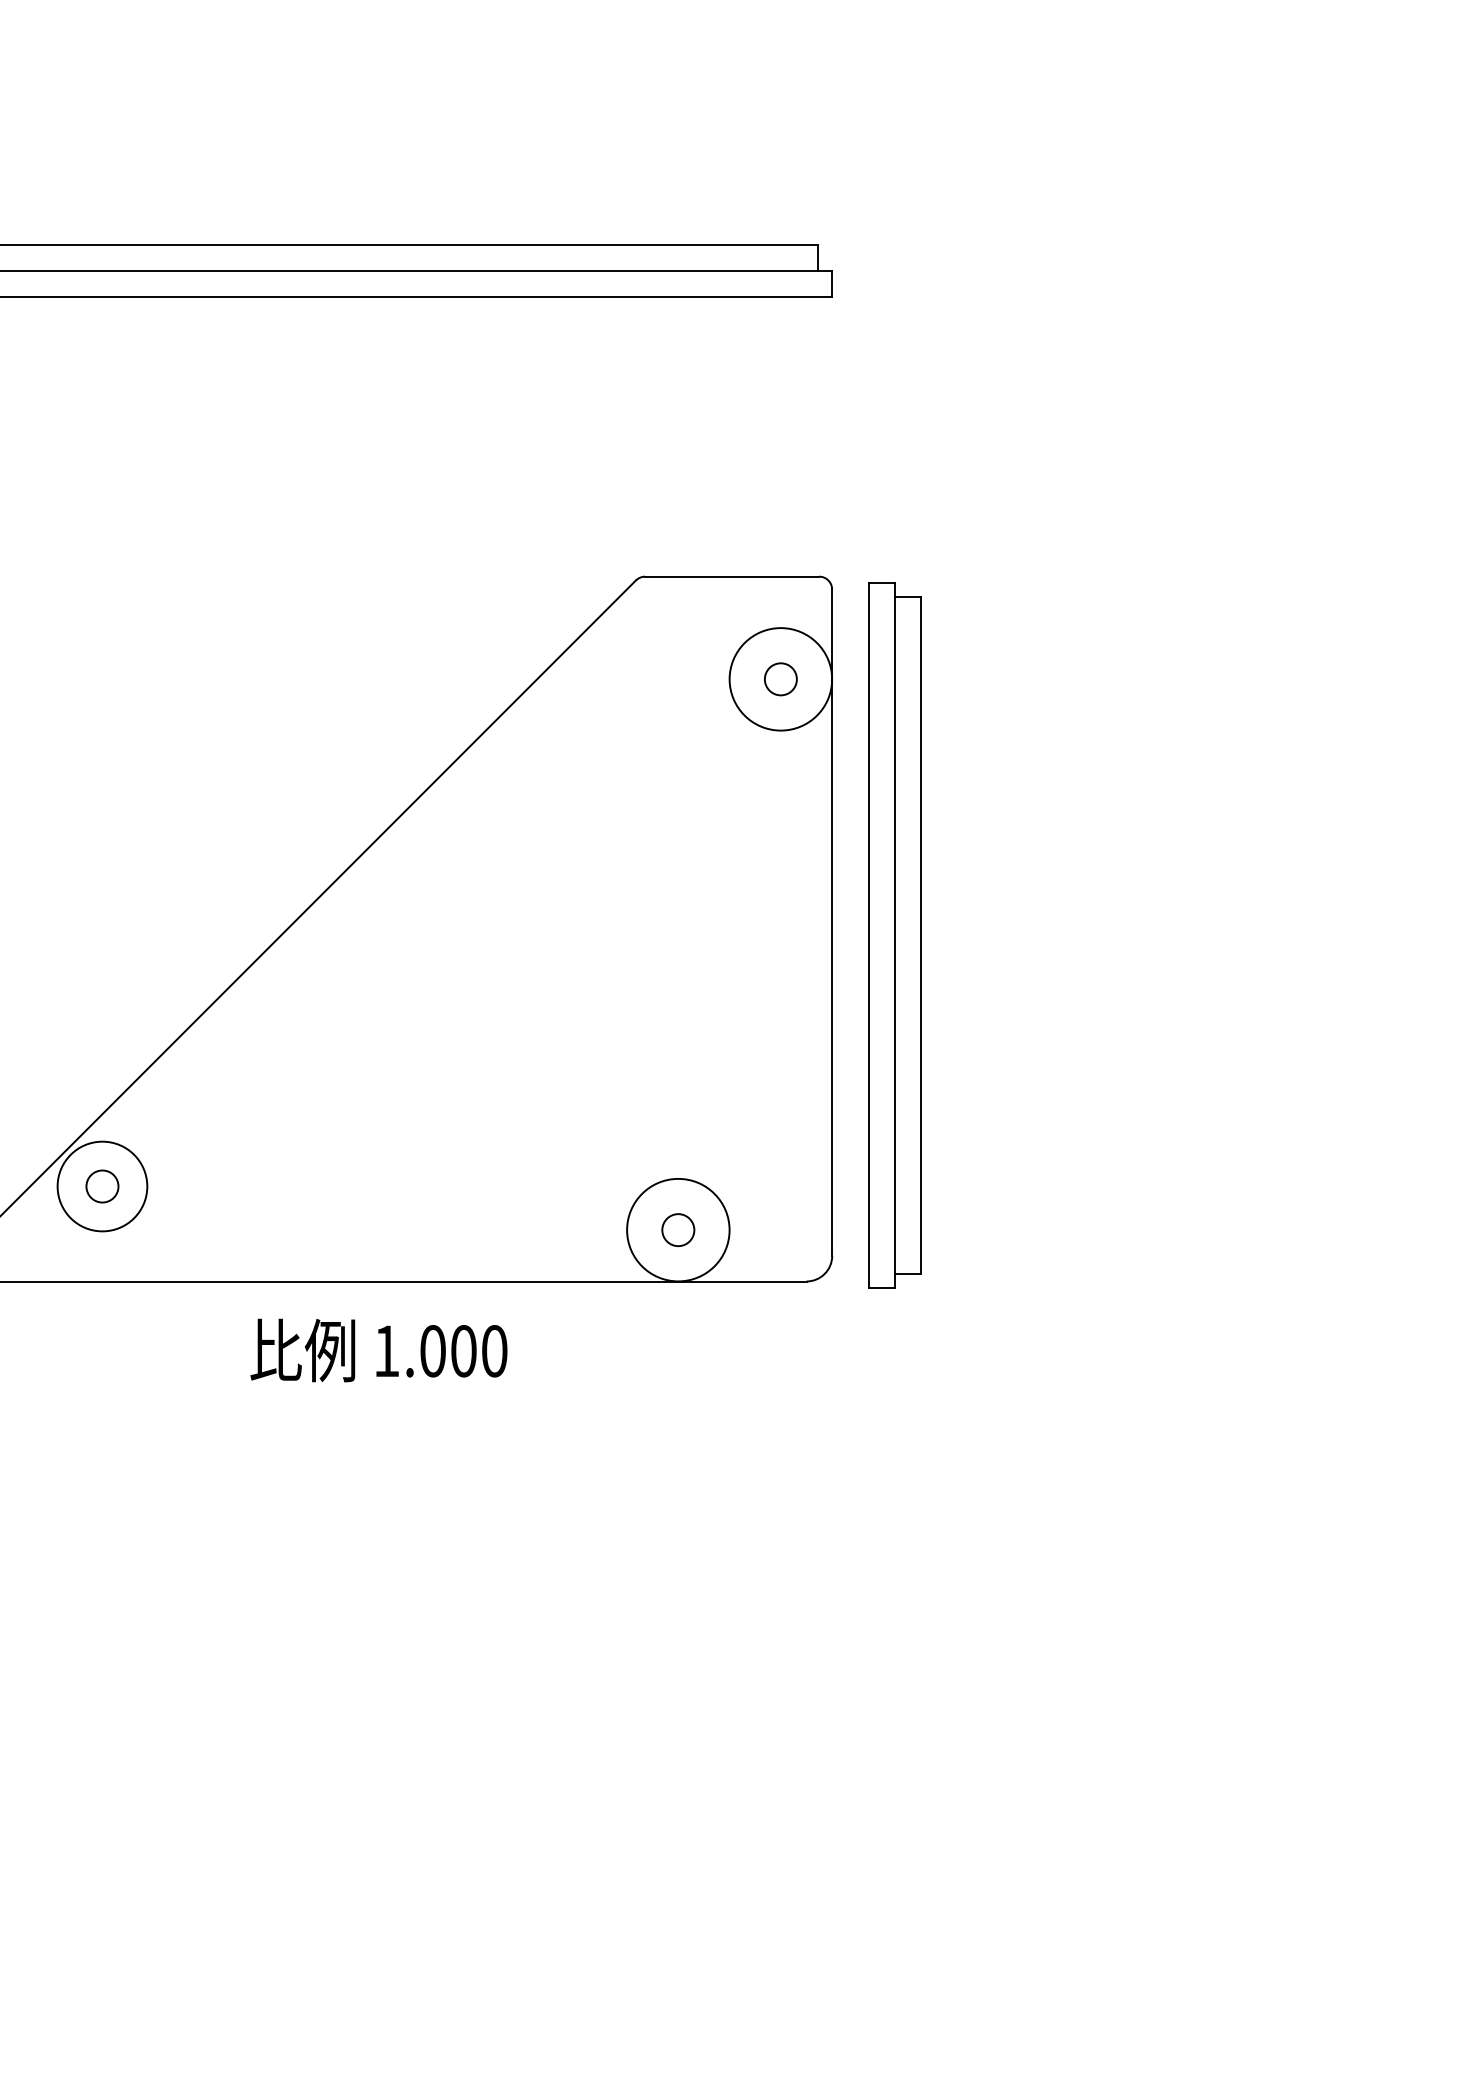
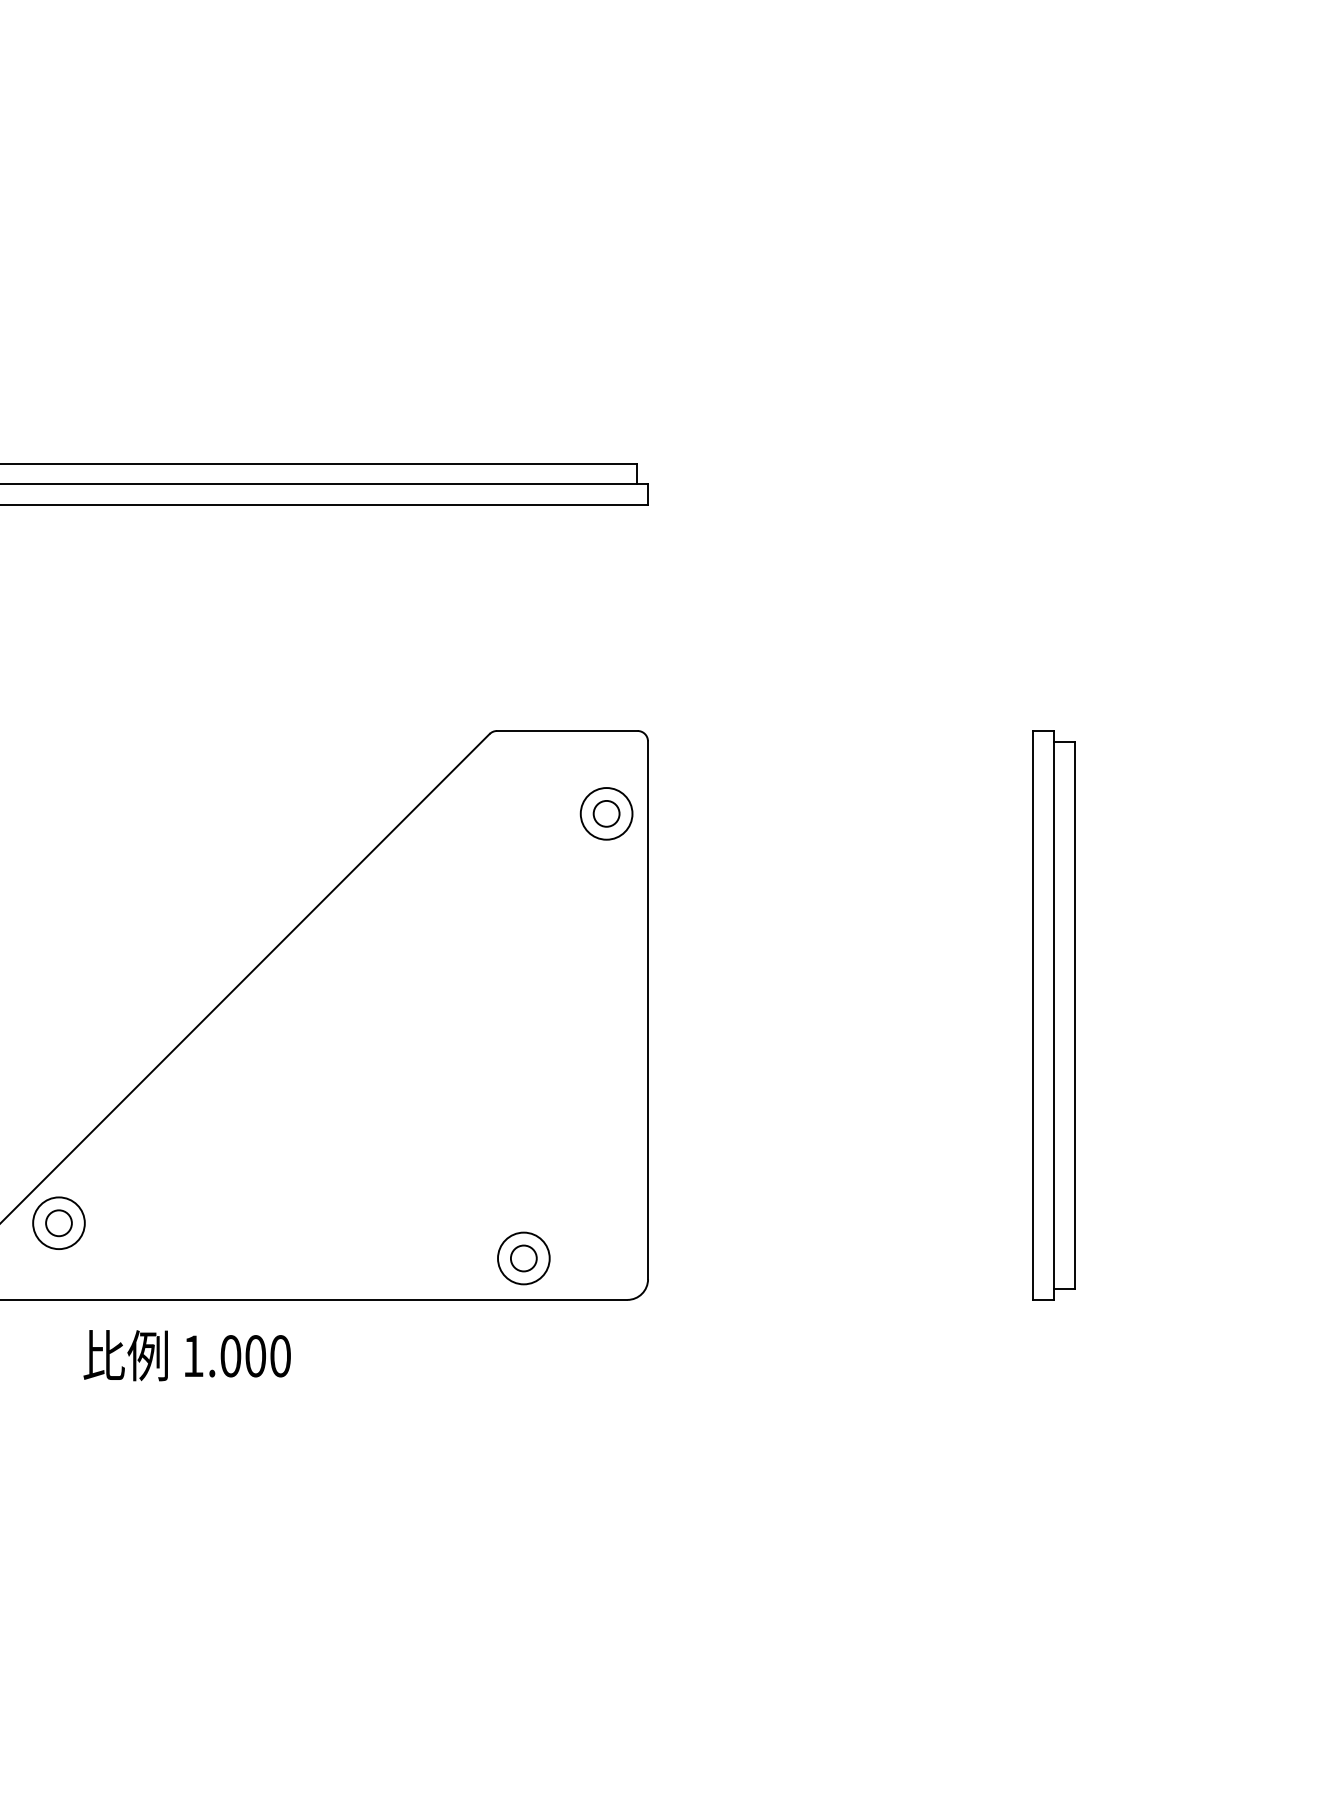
circle: (780, 678) -> (606, 813), size x0.62
part: (894, 935) -> (1053, 1015), moved
circle: (101, 1186) -> (58, 1223), size x0.71
circle: (677, 1230) -> (523, 1258), size x0.62
text: (378, 1350) -> (186, 1355), moved

